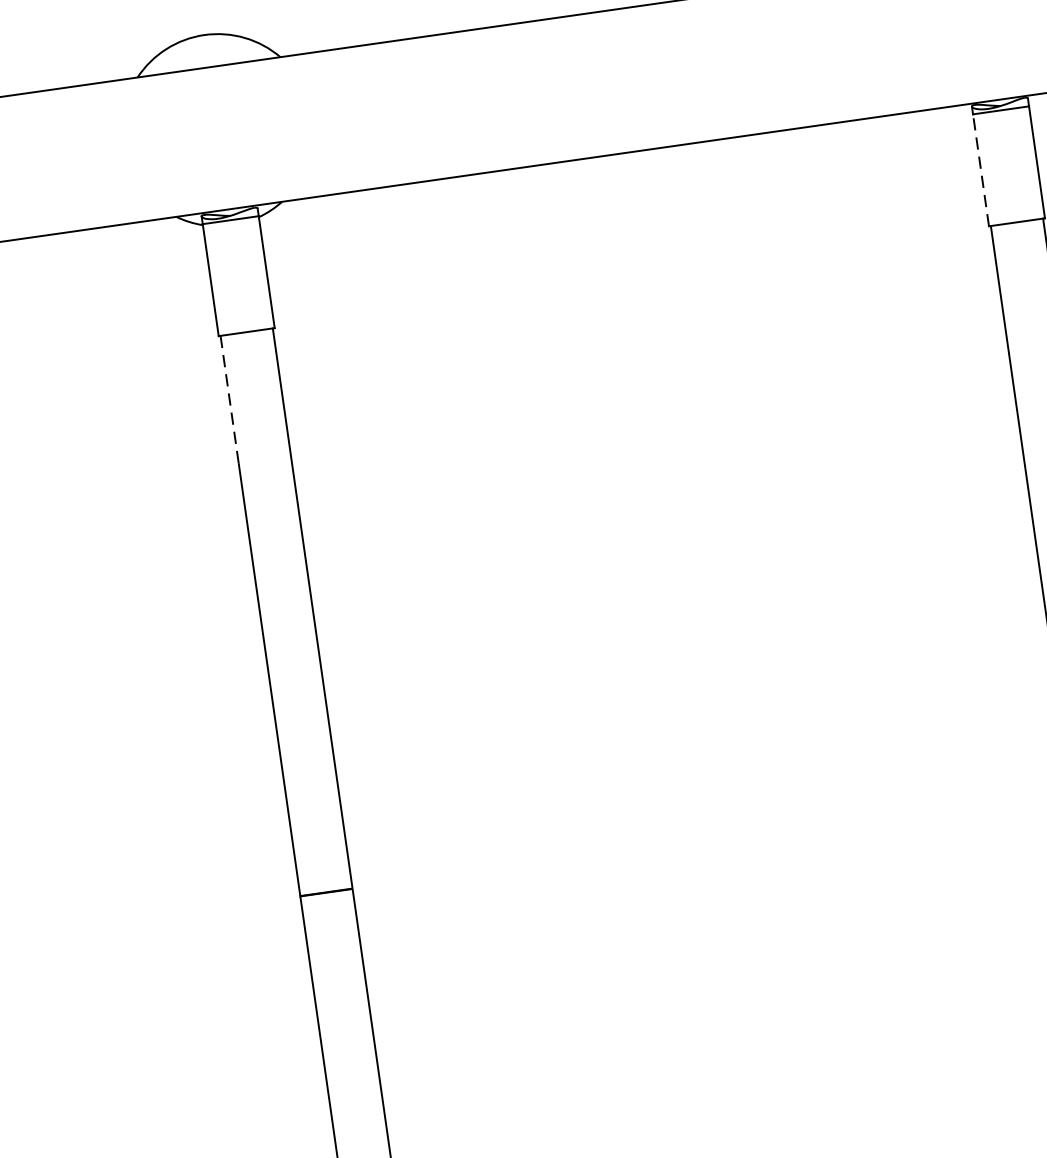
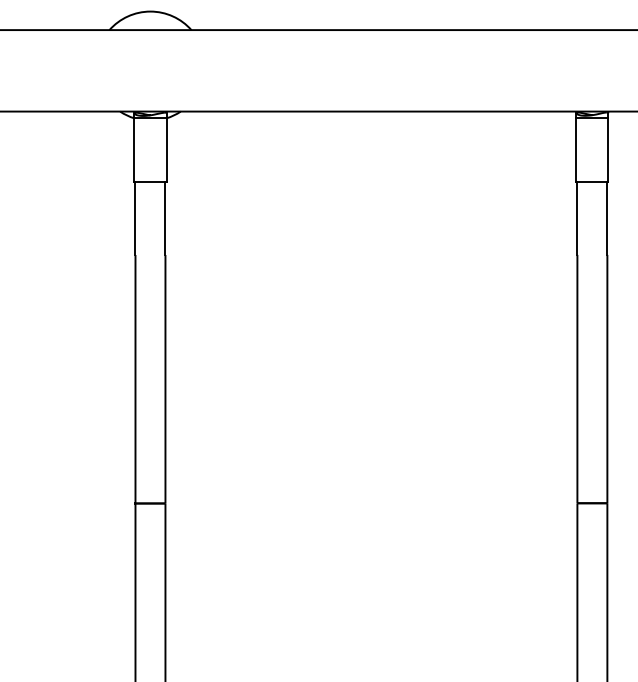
line: (981, 169) -> (576, 149), dashed -> solid
line: (229, 399) -> (135, 218), dashed -> solid

